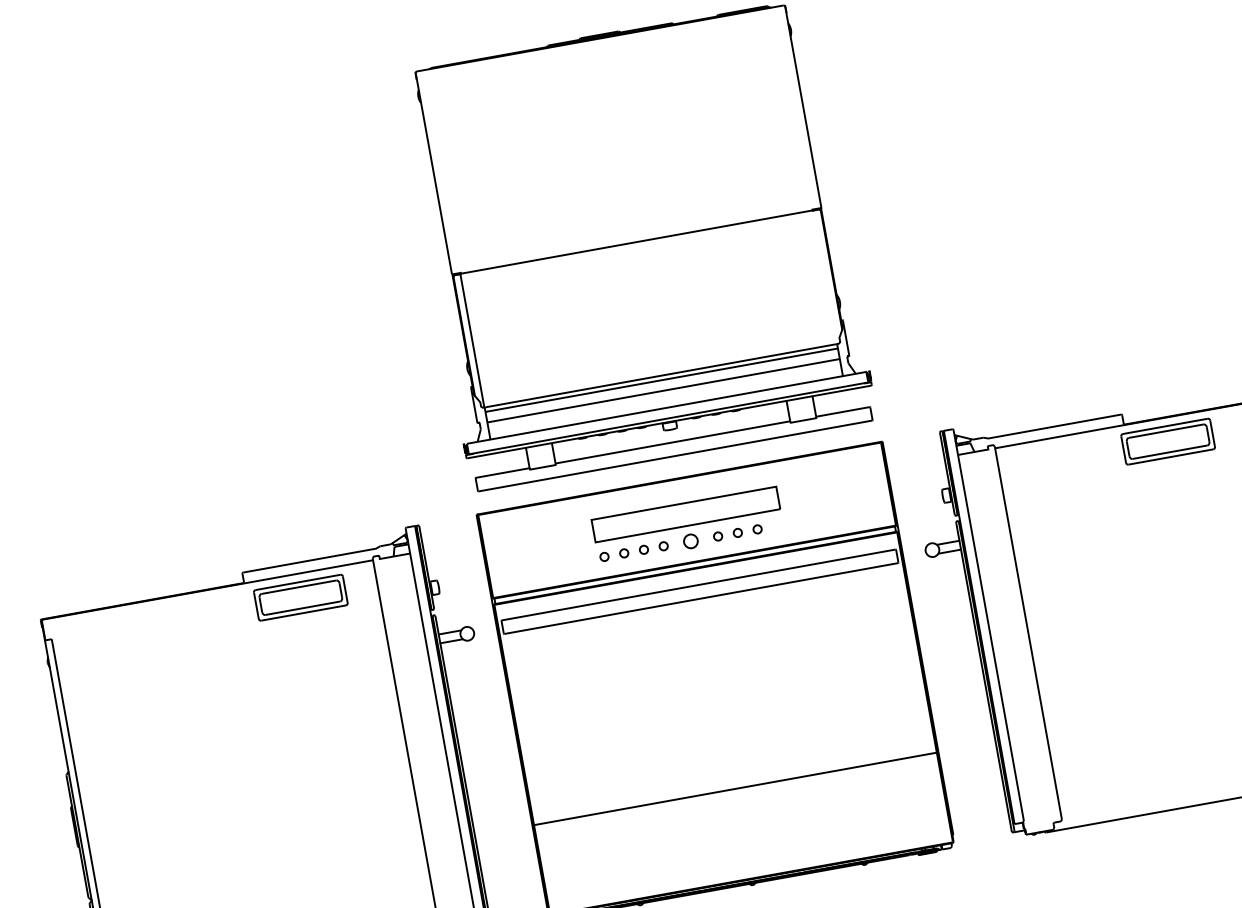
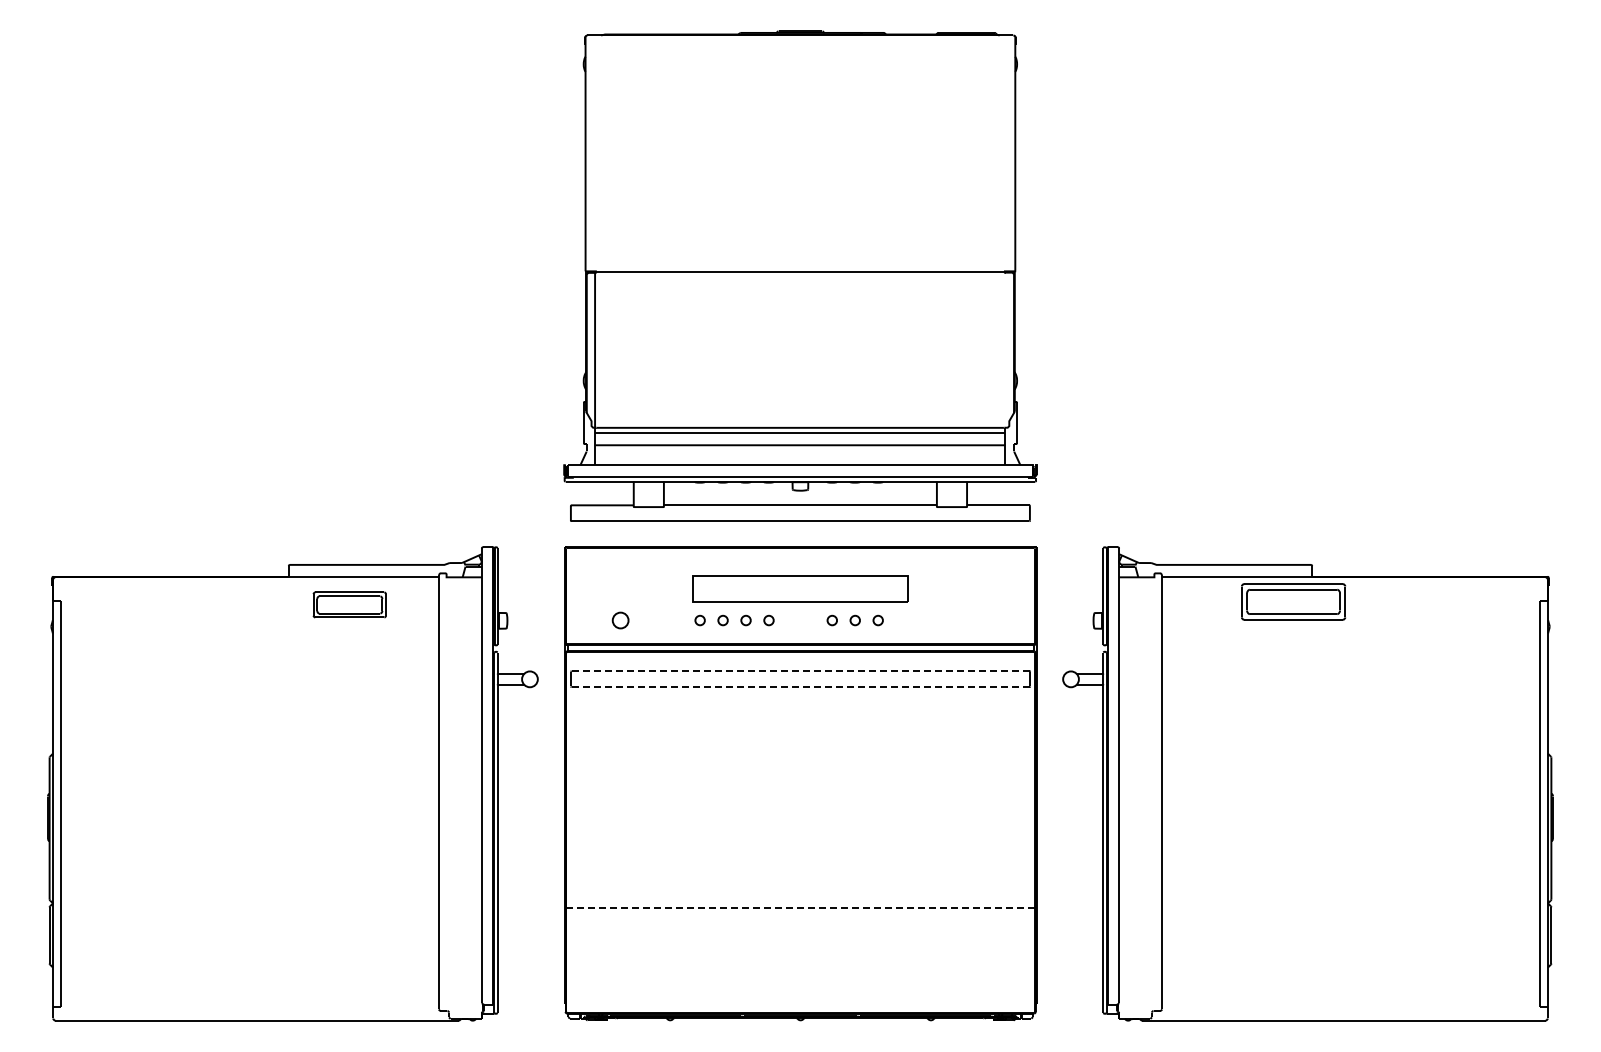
part: (1168, 441) -> (1293, 601), moved
part: (690, 541) -> (620, 620), moved
line: (698, 585) -> (800, 671), solid -> dashed
part: (300, 597) -> (349, 604), size x0.7
line: (701, 598) -> (800, 687), solid -> dashed
line: (736, 788) -> (801, 908), solid -> dashed

